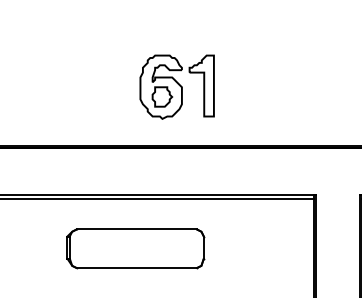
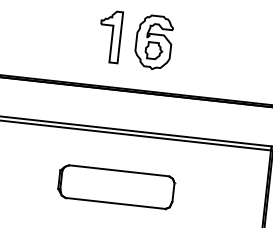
part: (201, 85) -> (109, 36), moved
part: (135, 248) -> (116, 186), moved

